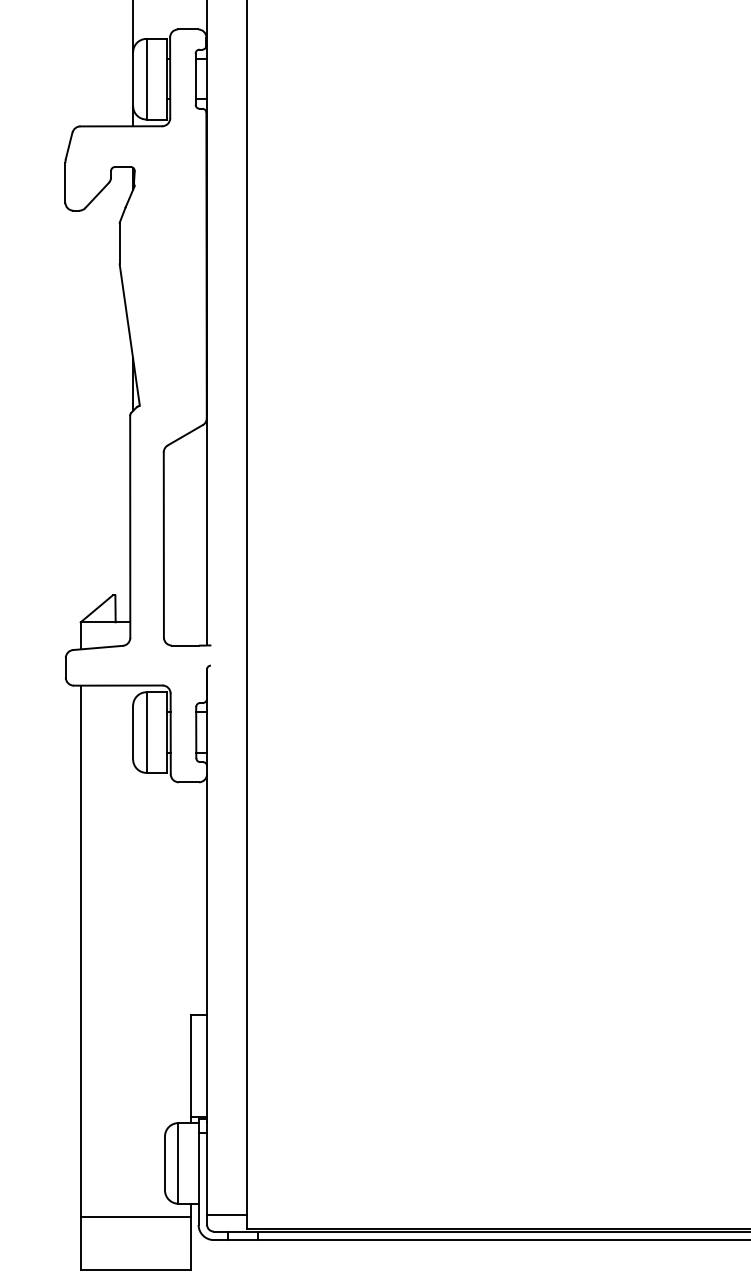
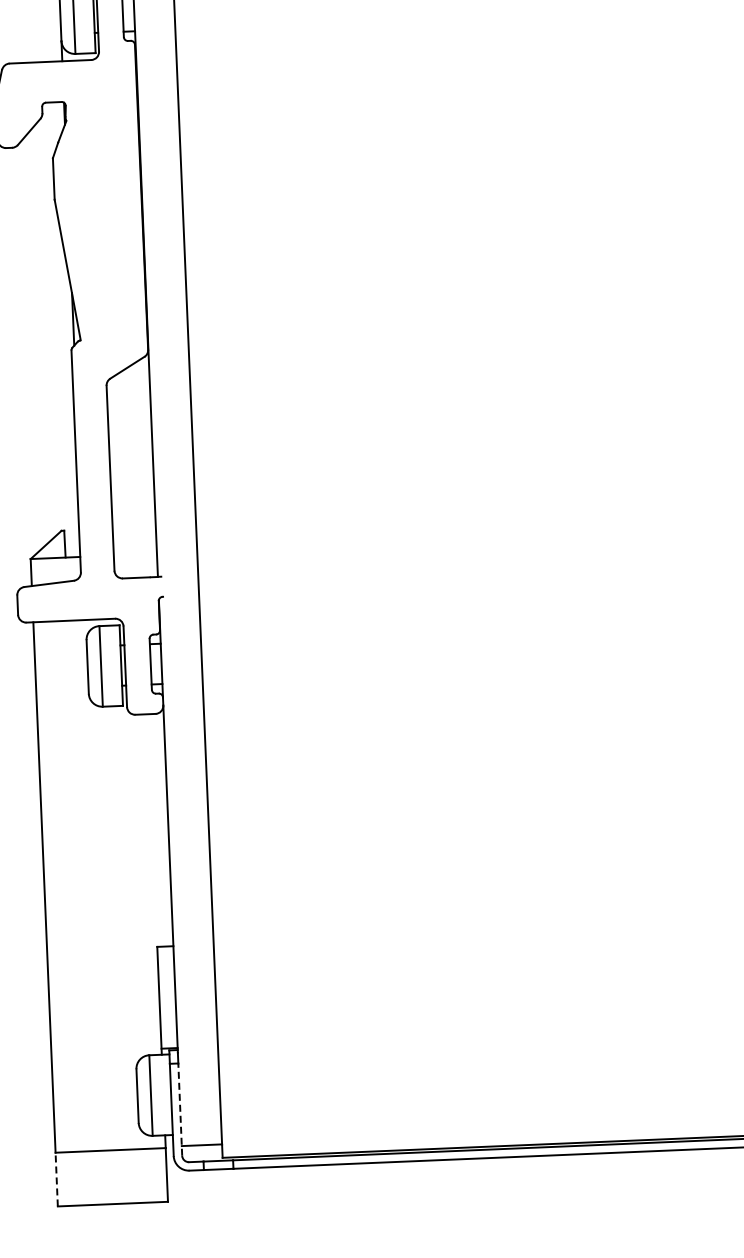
line: (207, 1178) -> (180, 1109), solid -> dashed
line: (80, 1243) -> (56, 1179), solid -> dashed

